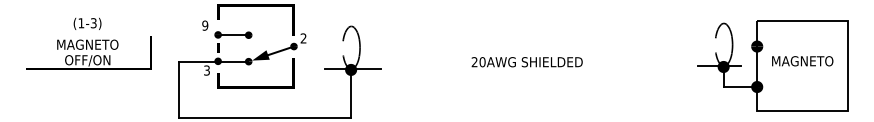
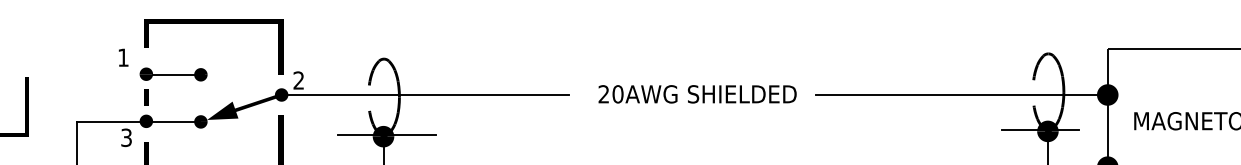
text: (205, 25) -> (123, 57), 9 -> 1
line: (374, 46) -> (425, 94), added
line: (675, 46) -> (962, 94), added
text: (526, 62) -> (696, 94), moved

